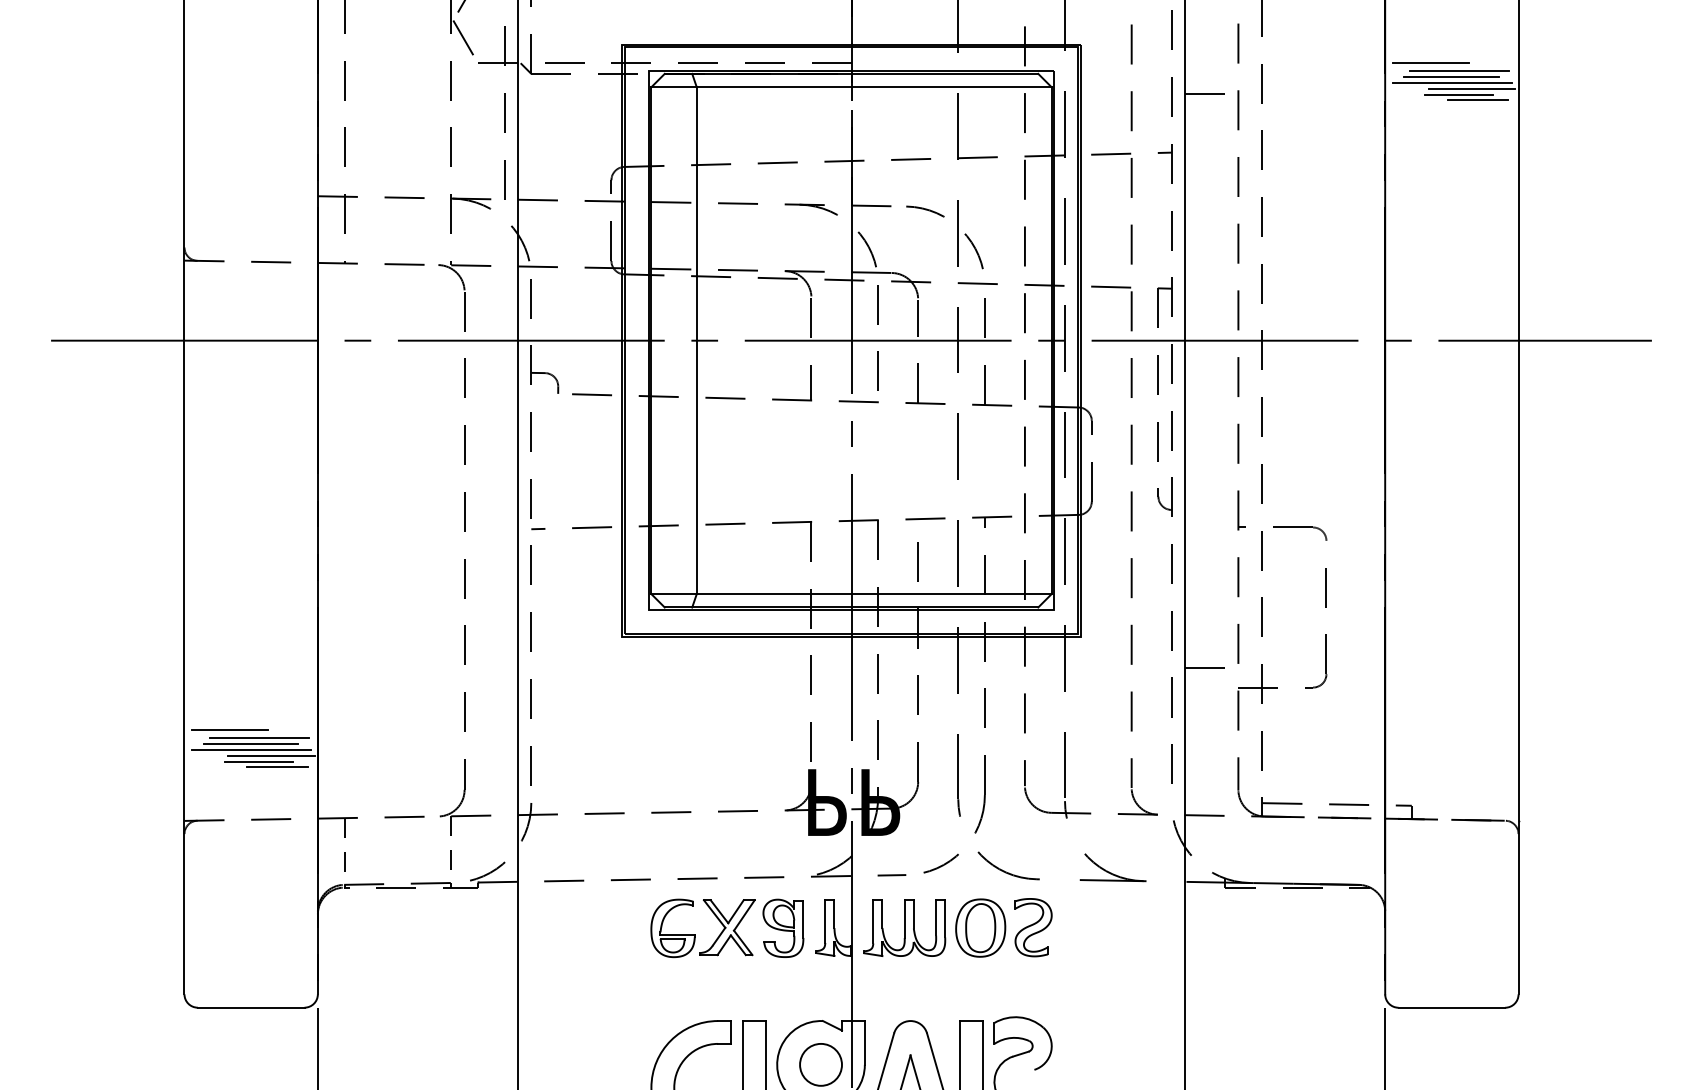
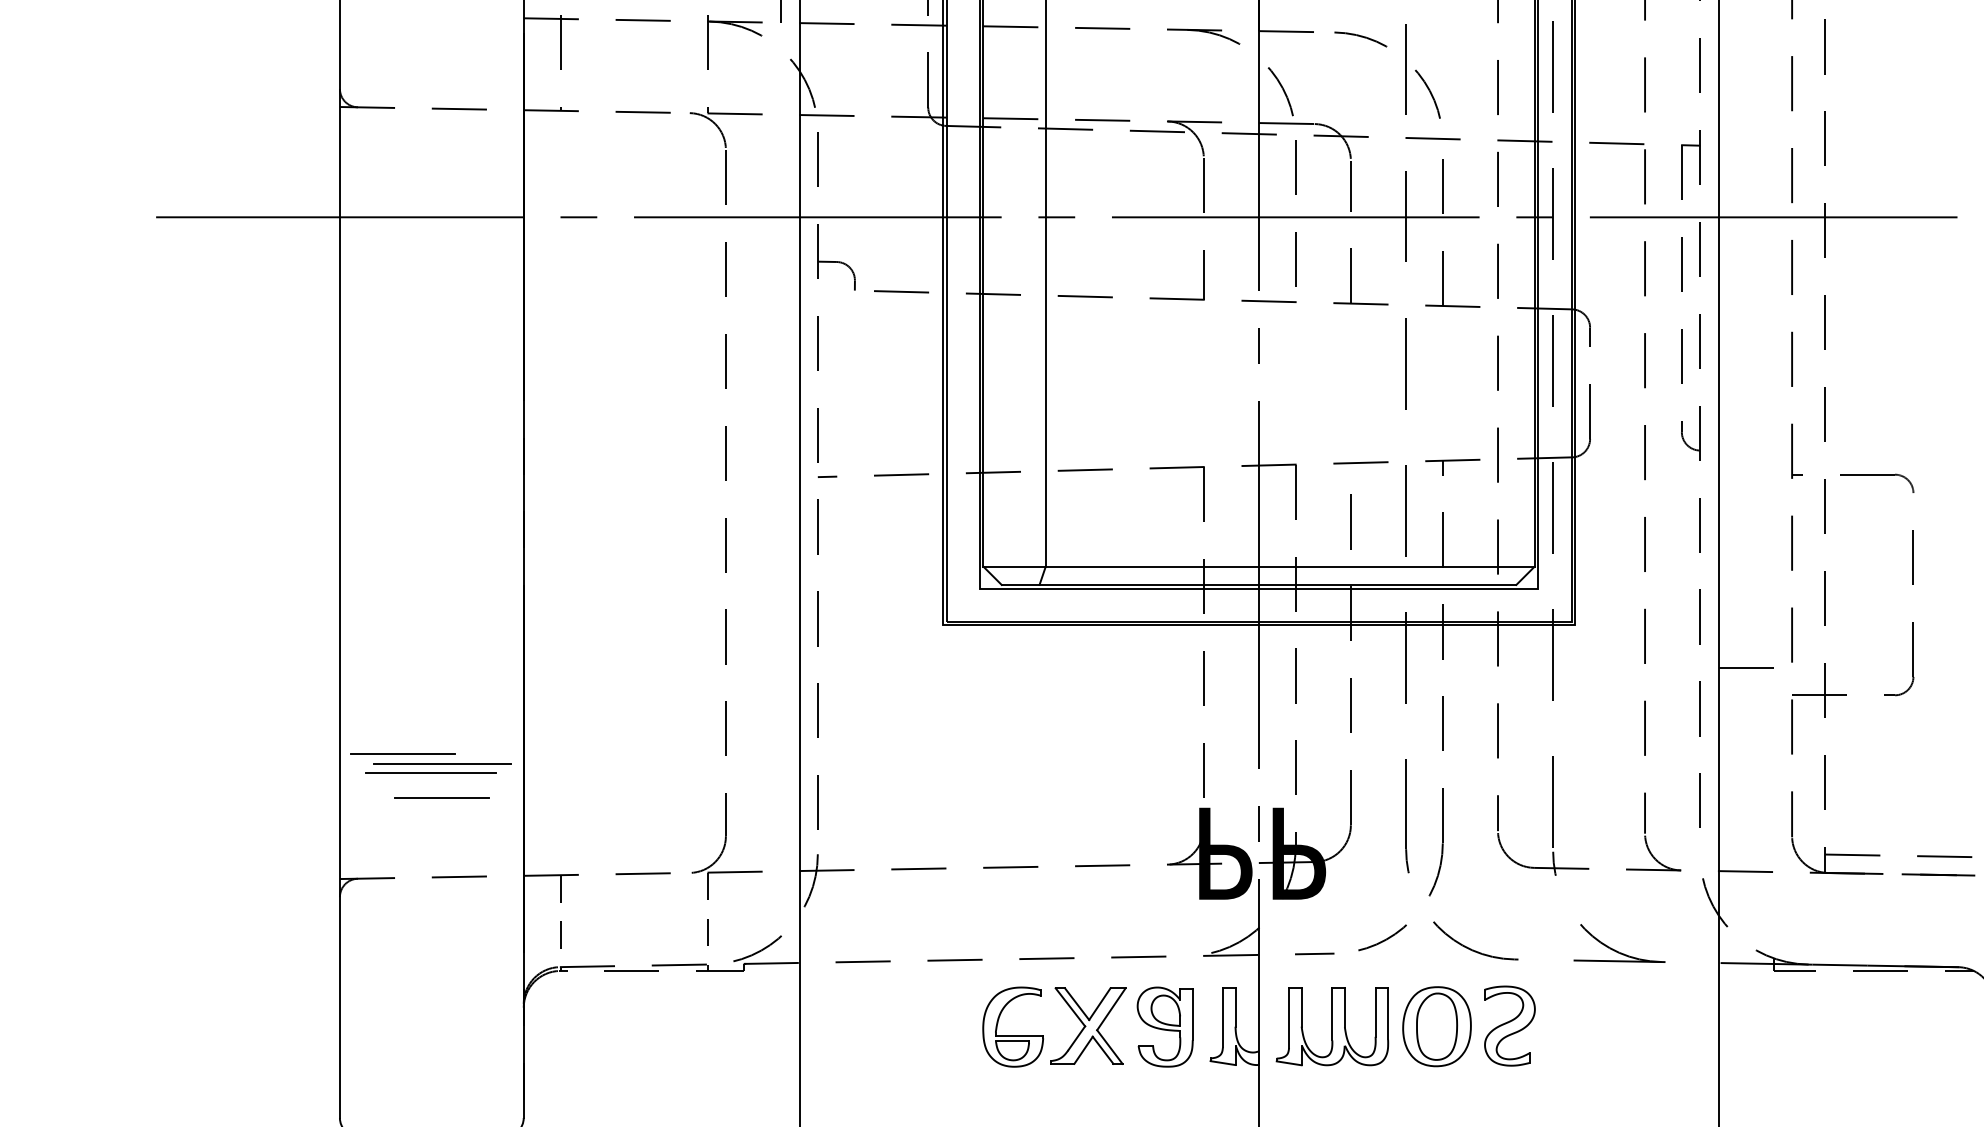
line: (251, 749) -> (432, 780), removed
line: (271, 755) -> (459, 788), removed
line: (277, 766) -> (468, 804), removed

